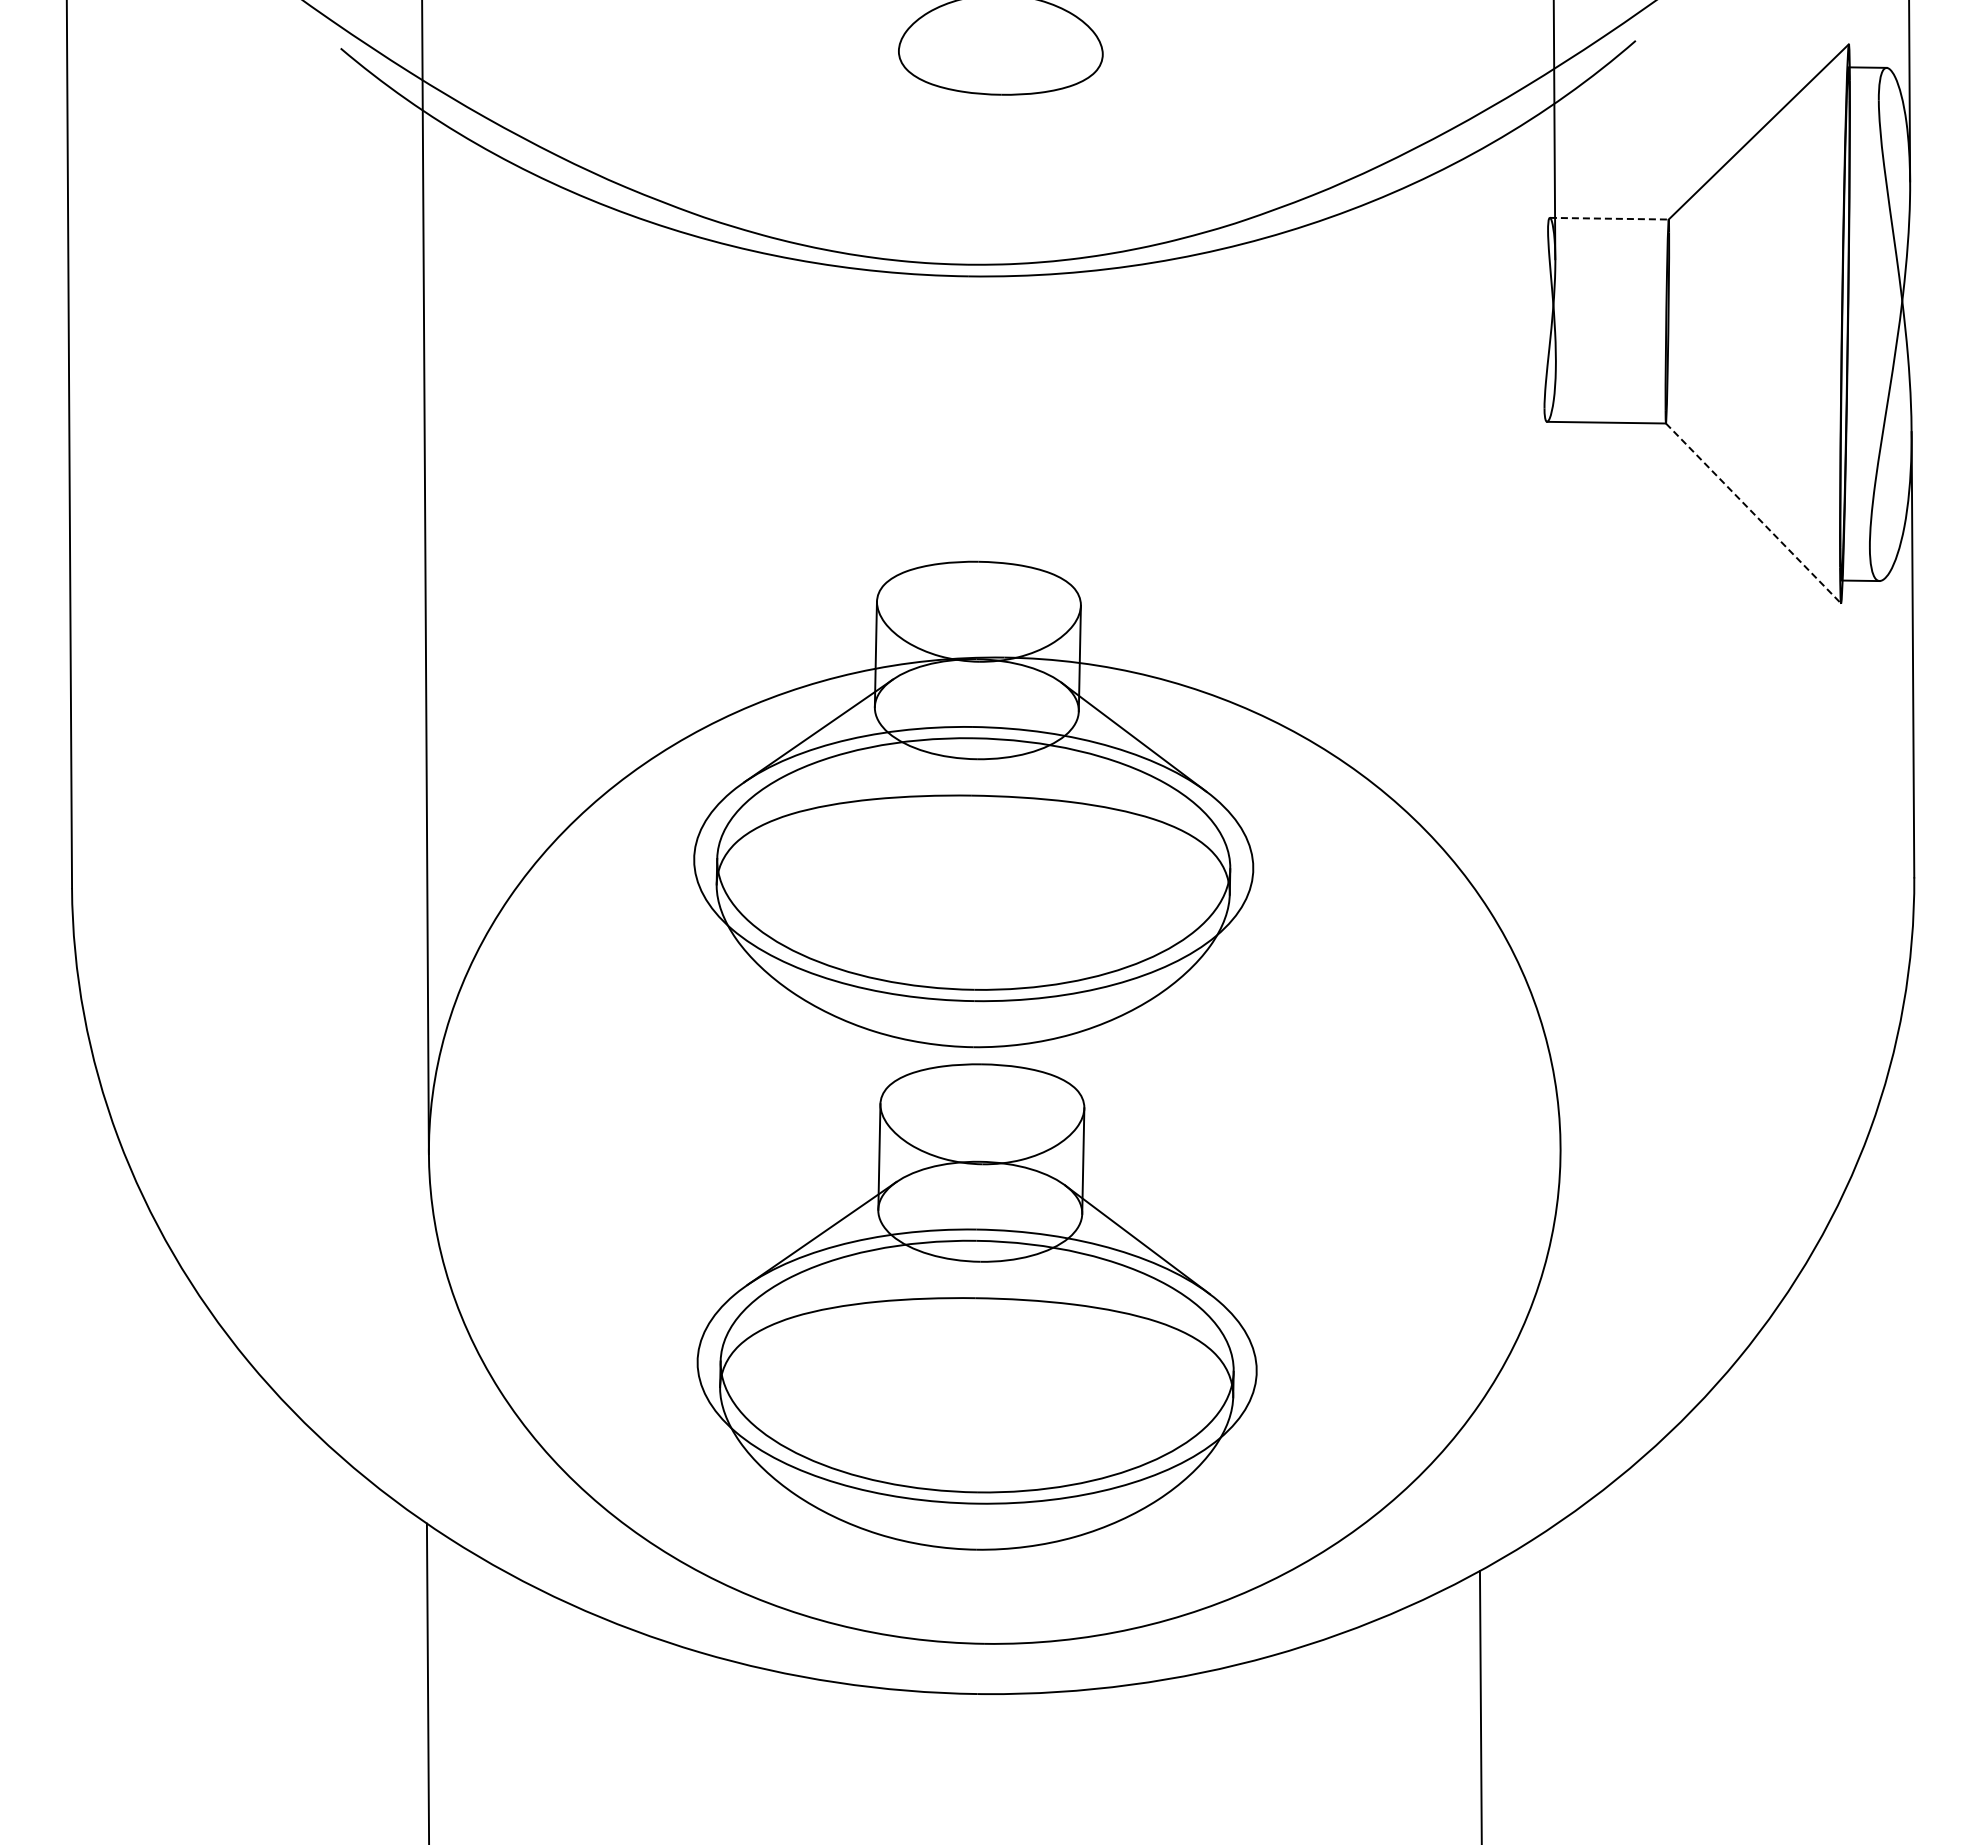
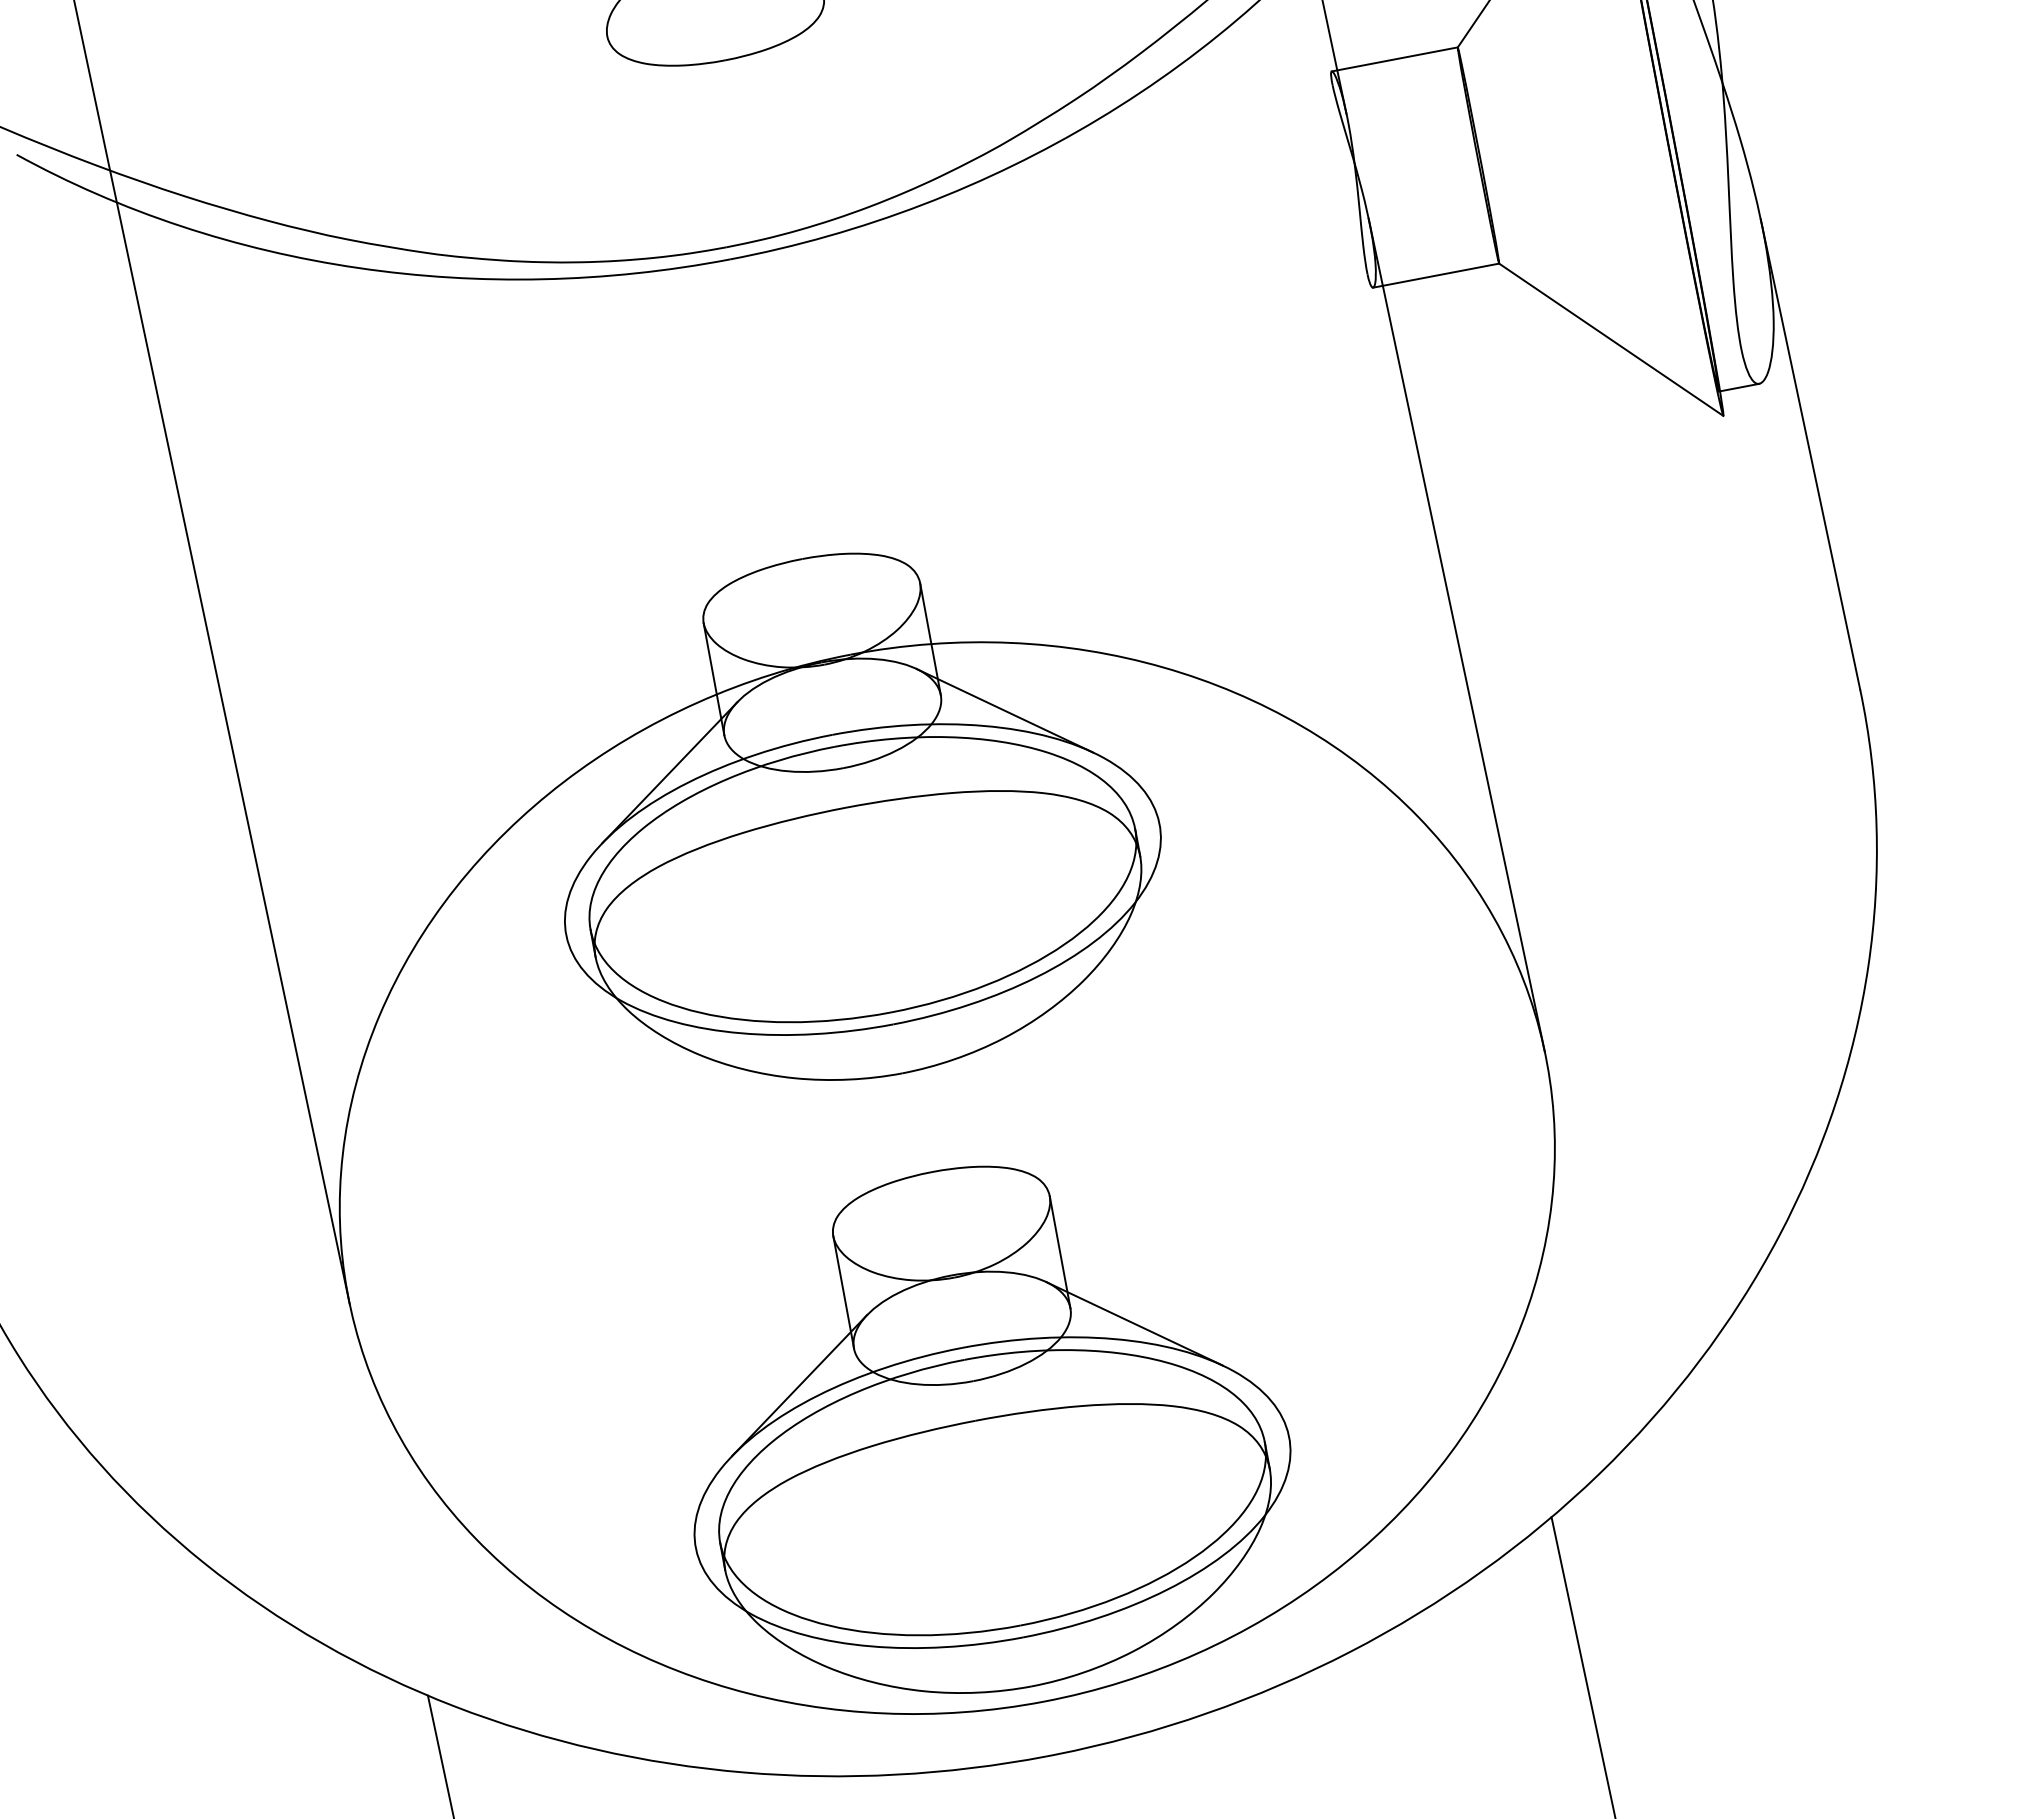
line: (1609, 218) -> (1394, 59), dashed -> solid
line: (1753, 513) -> (1611, 339), dashed -> solid
line: (1557, 752) -> (1455, 635), added
part: (976, 1306) -> (978, 1429), moved

